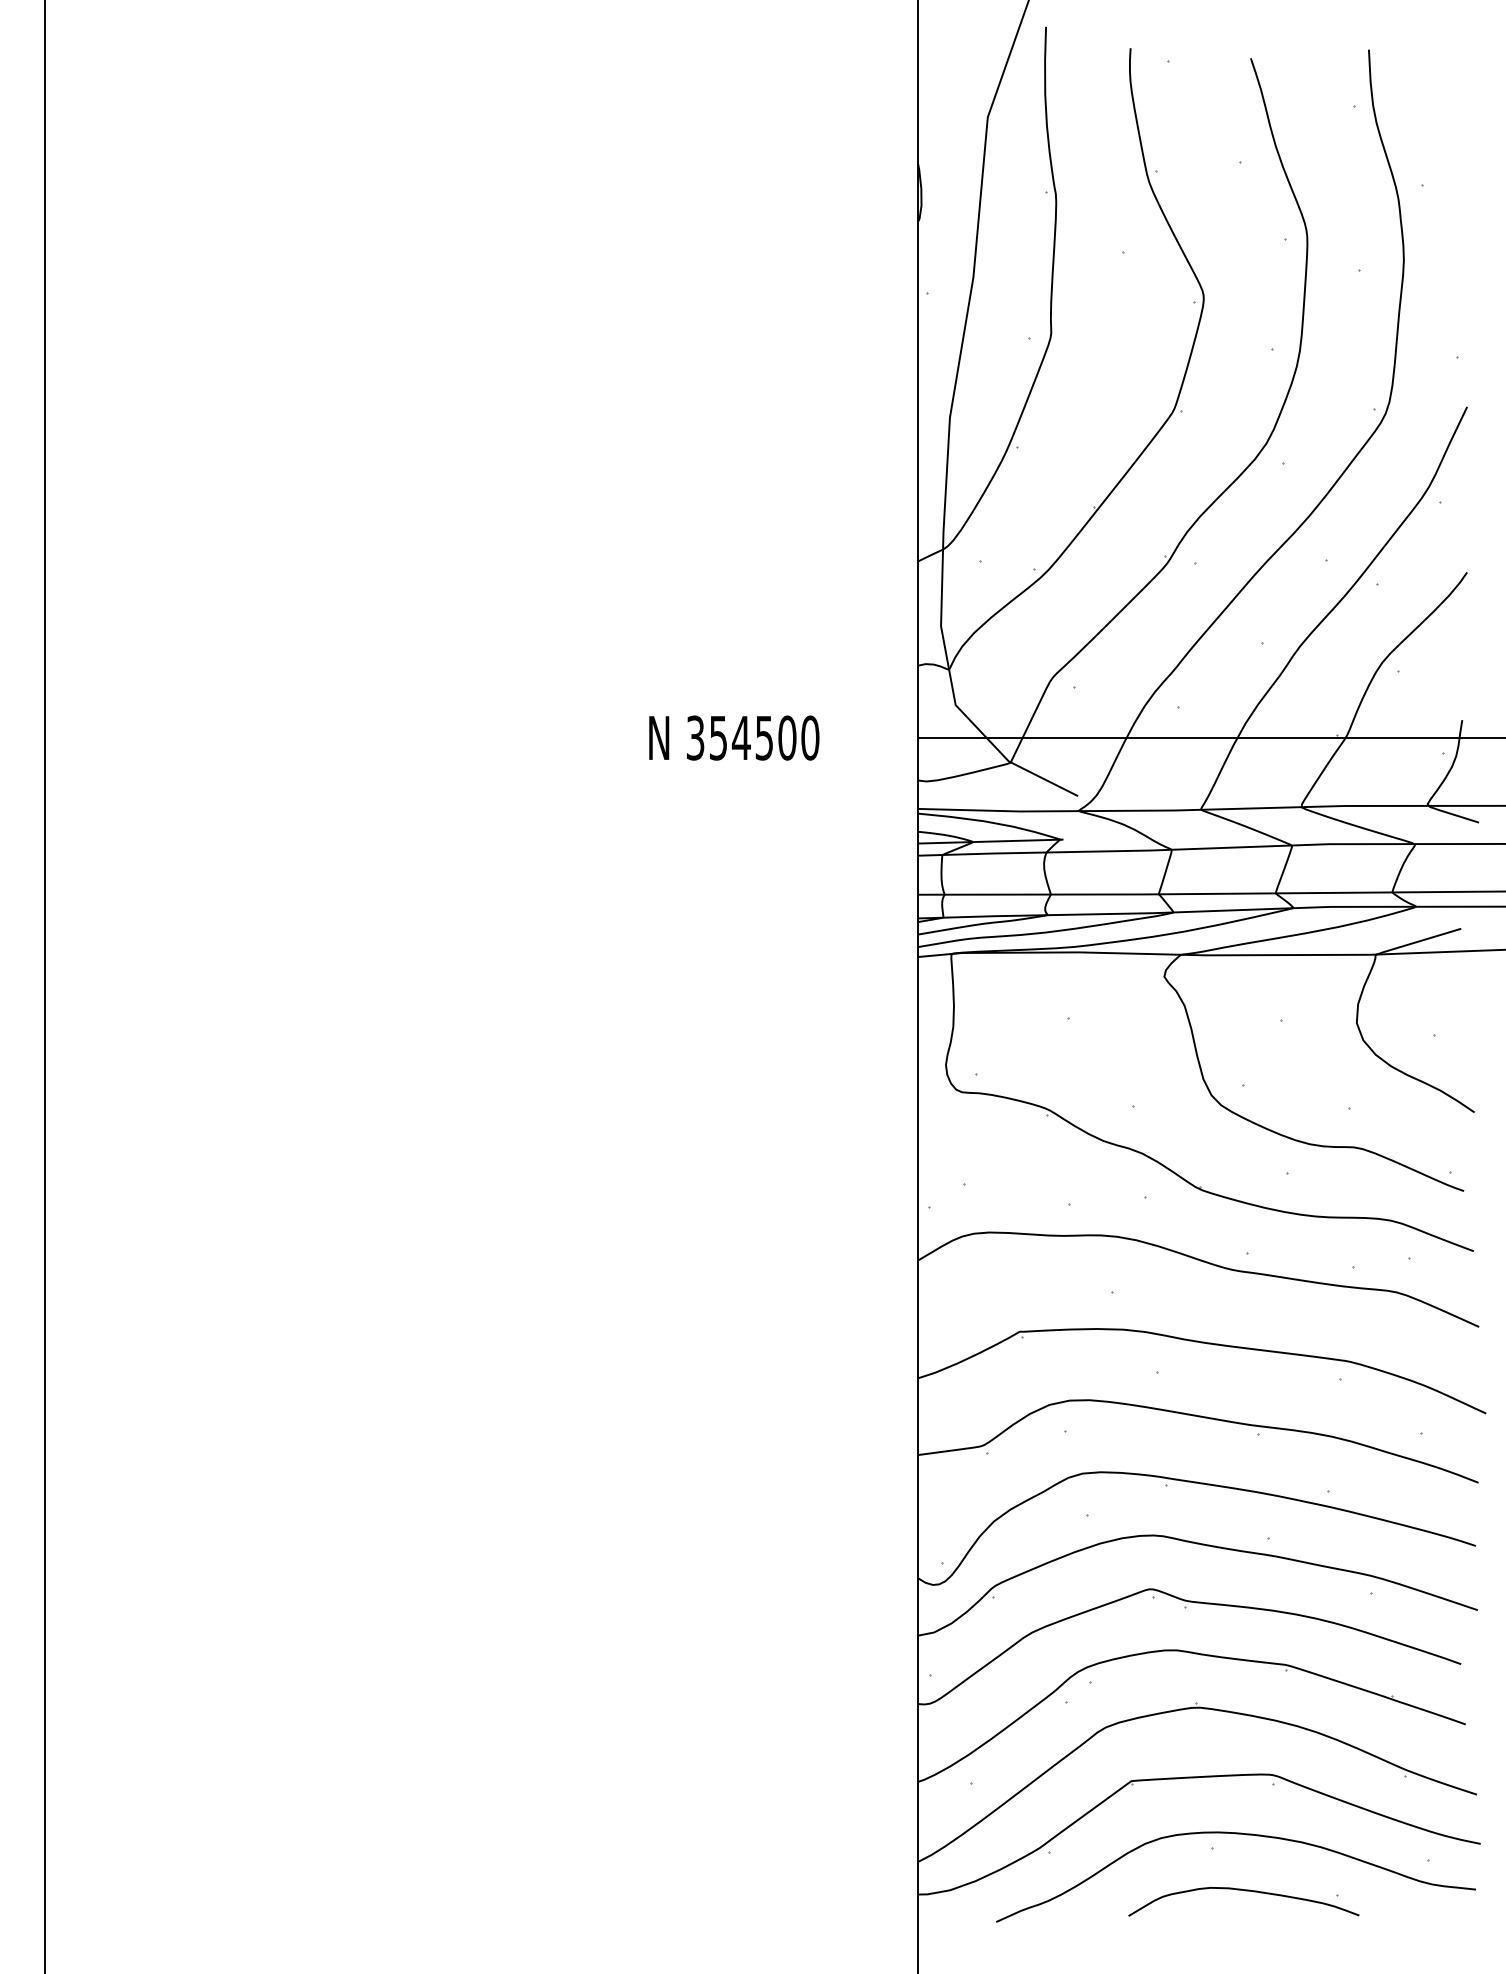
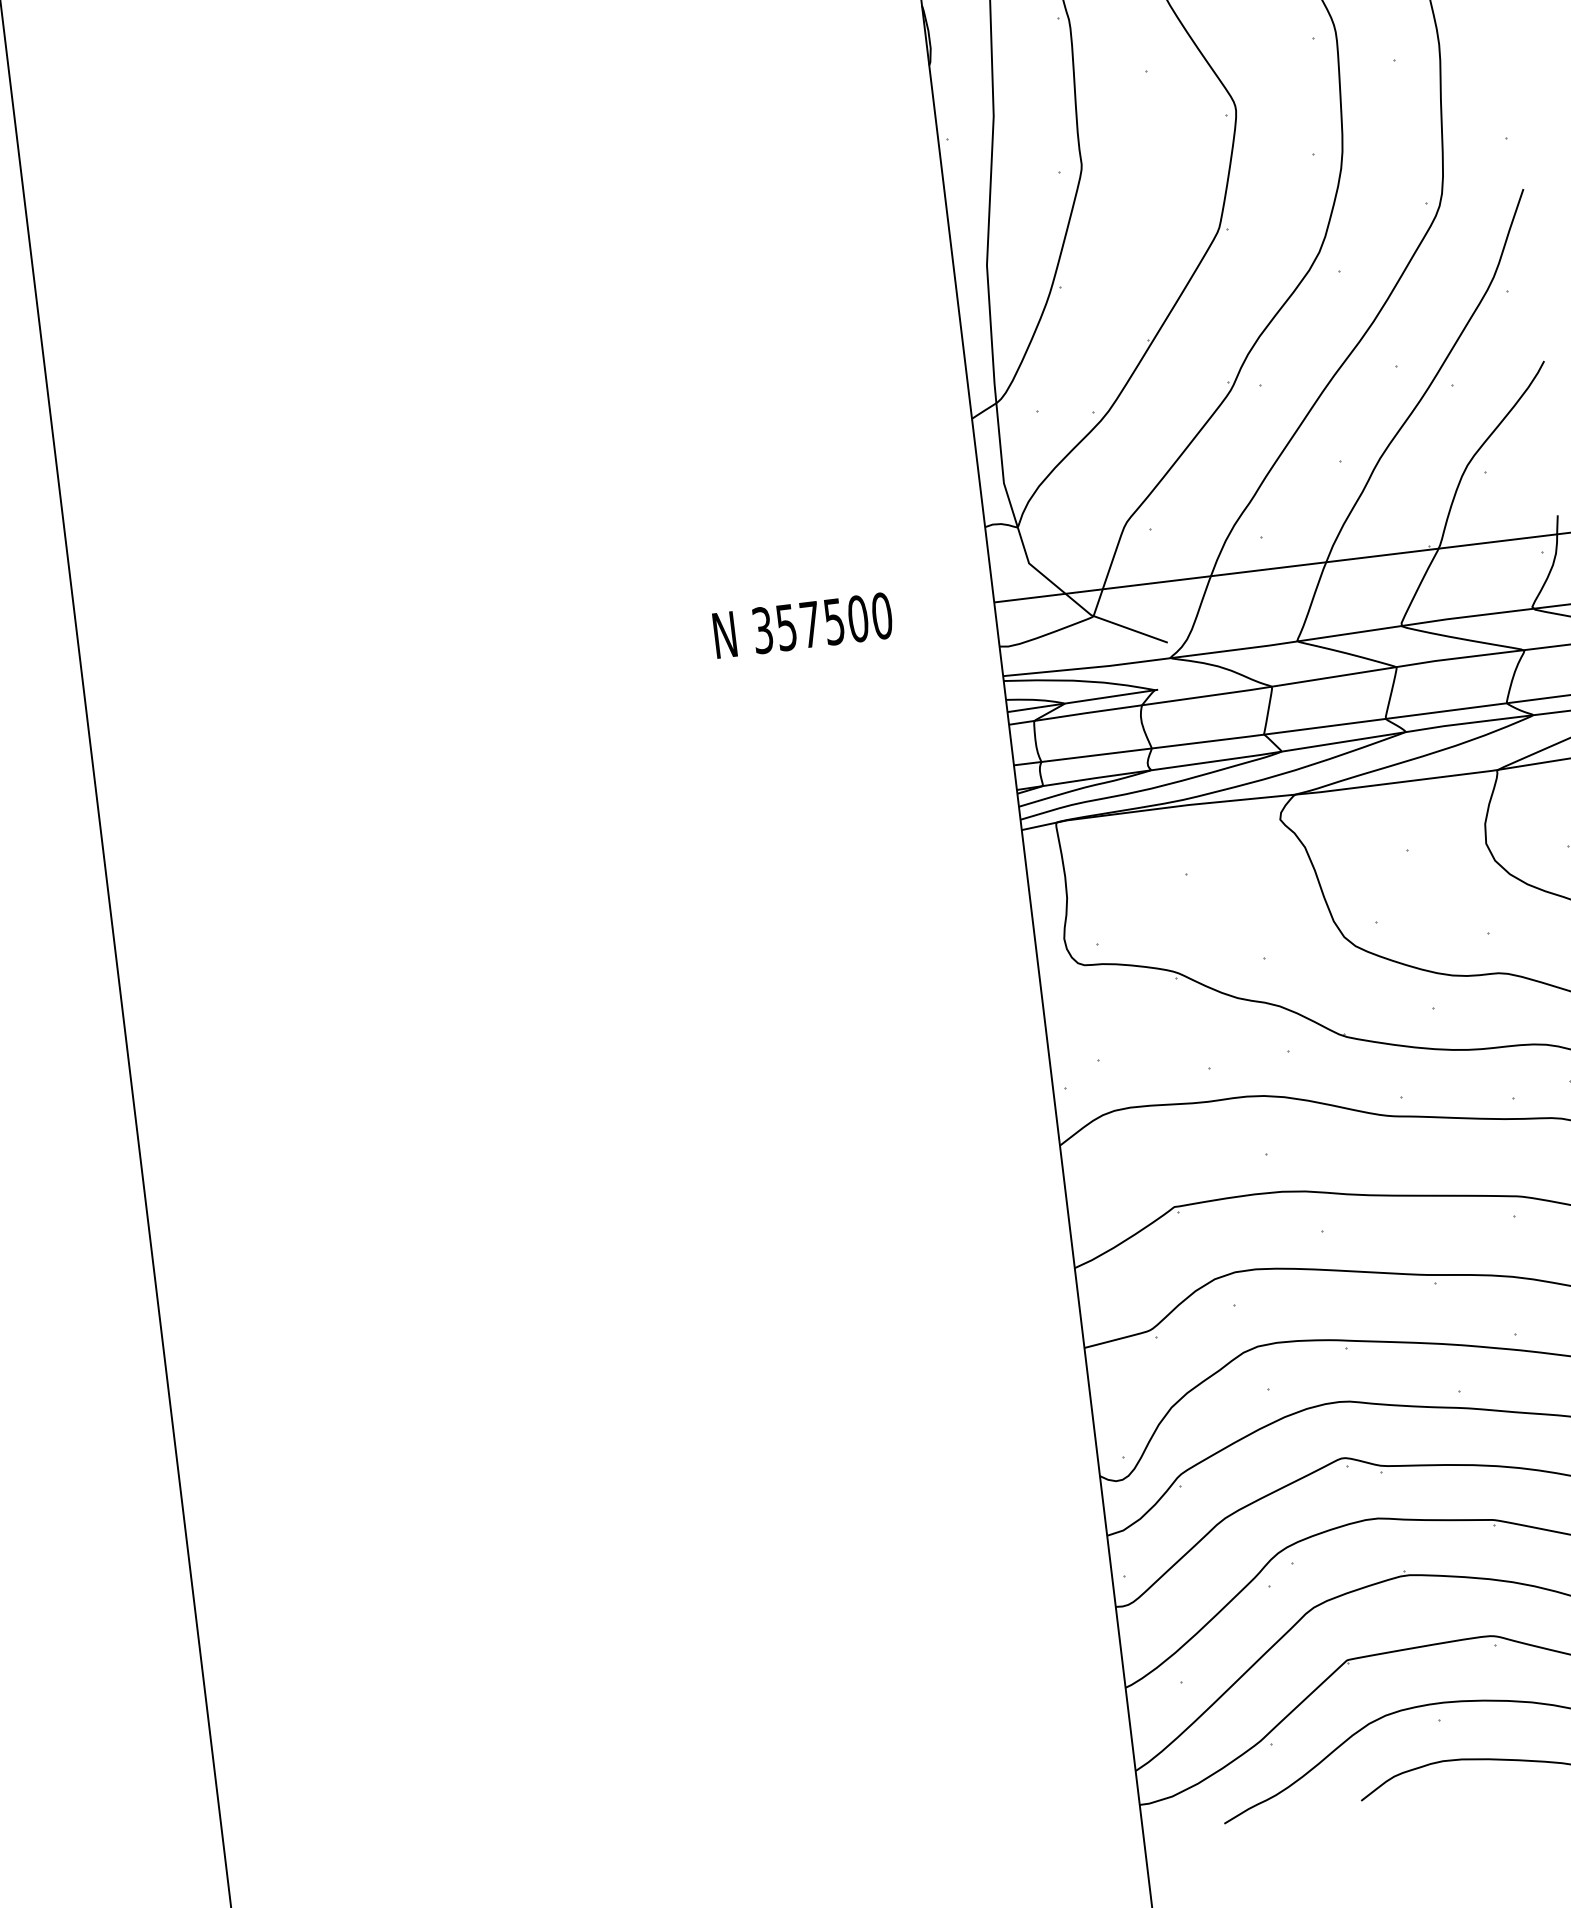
text: (740, 737) -> (809, 624), 354500 -> 357500

